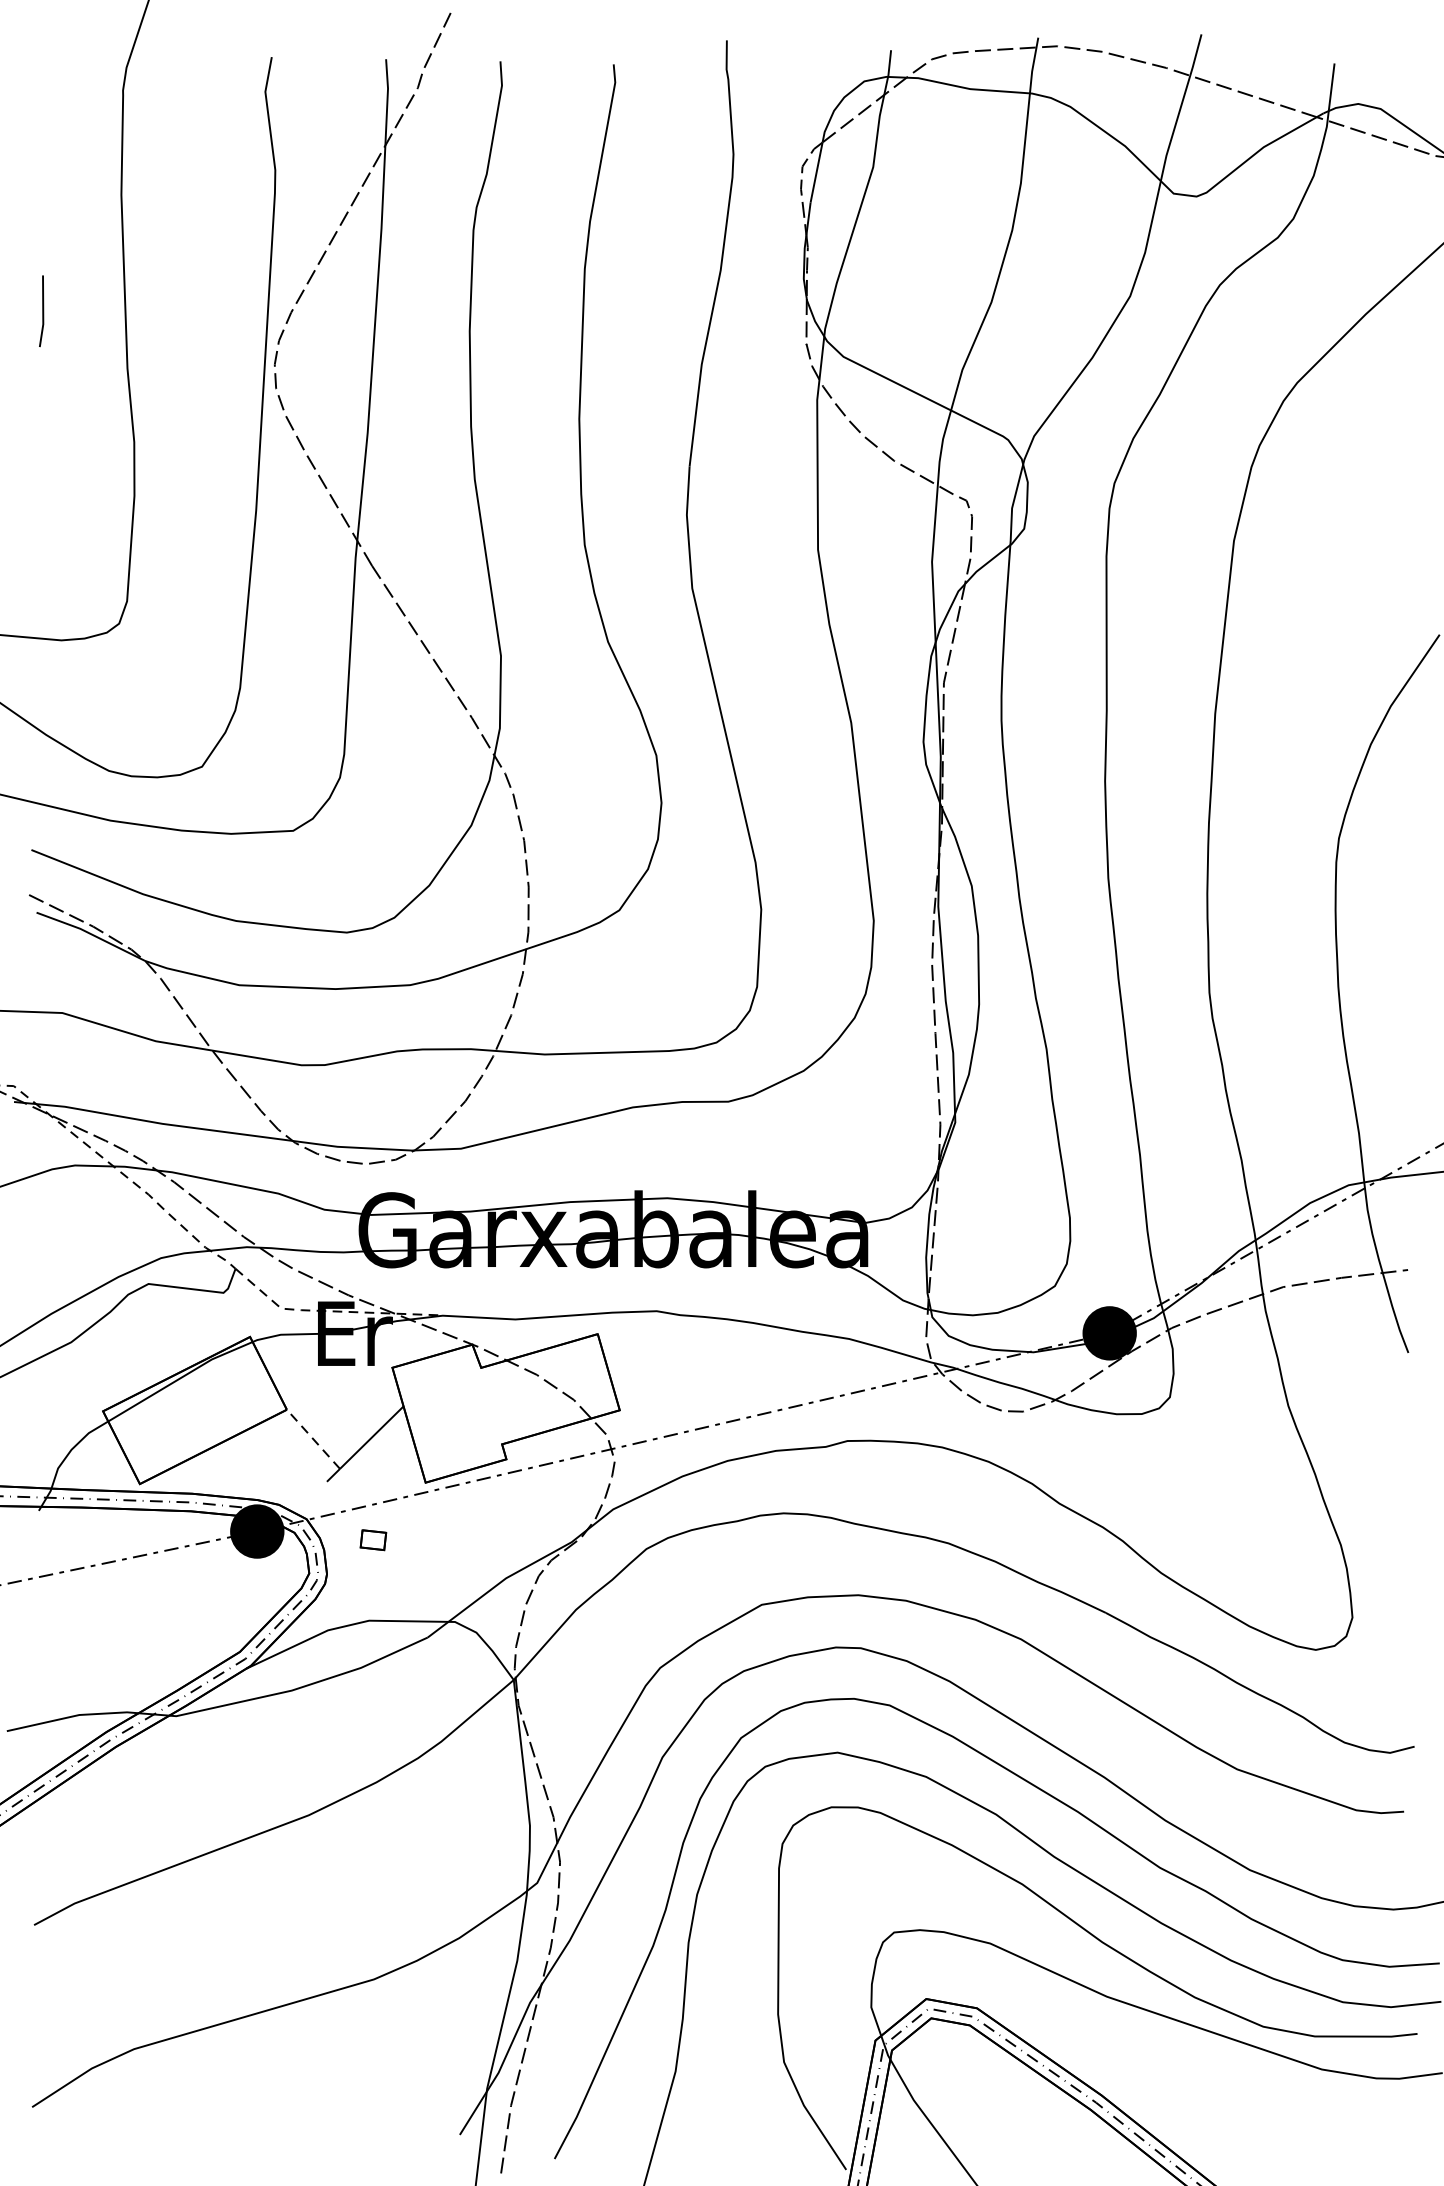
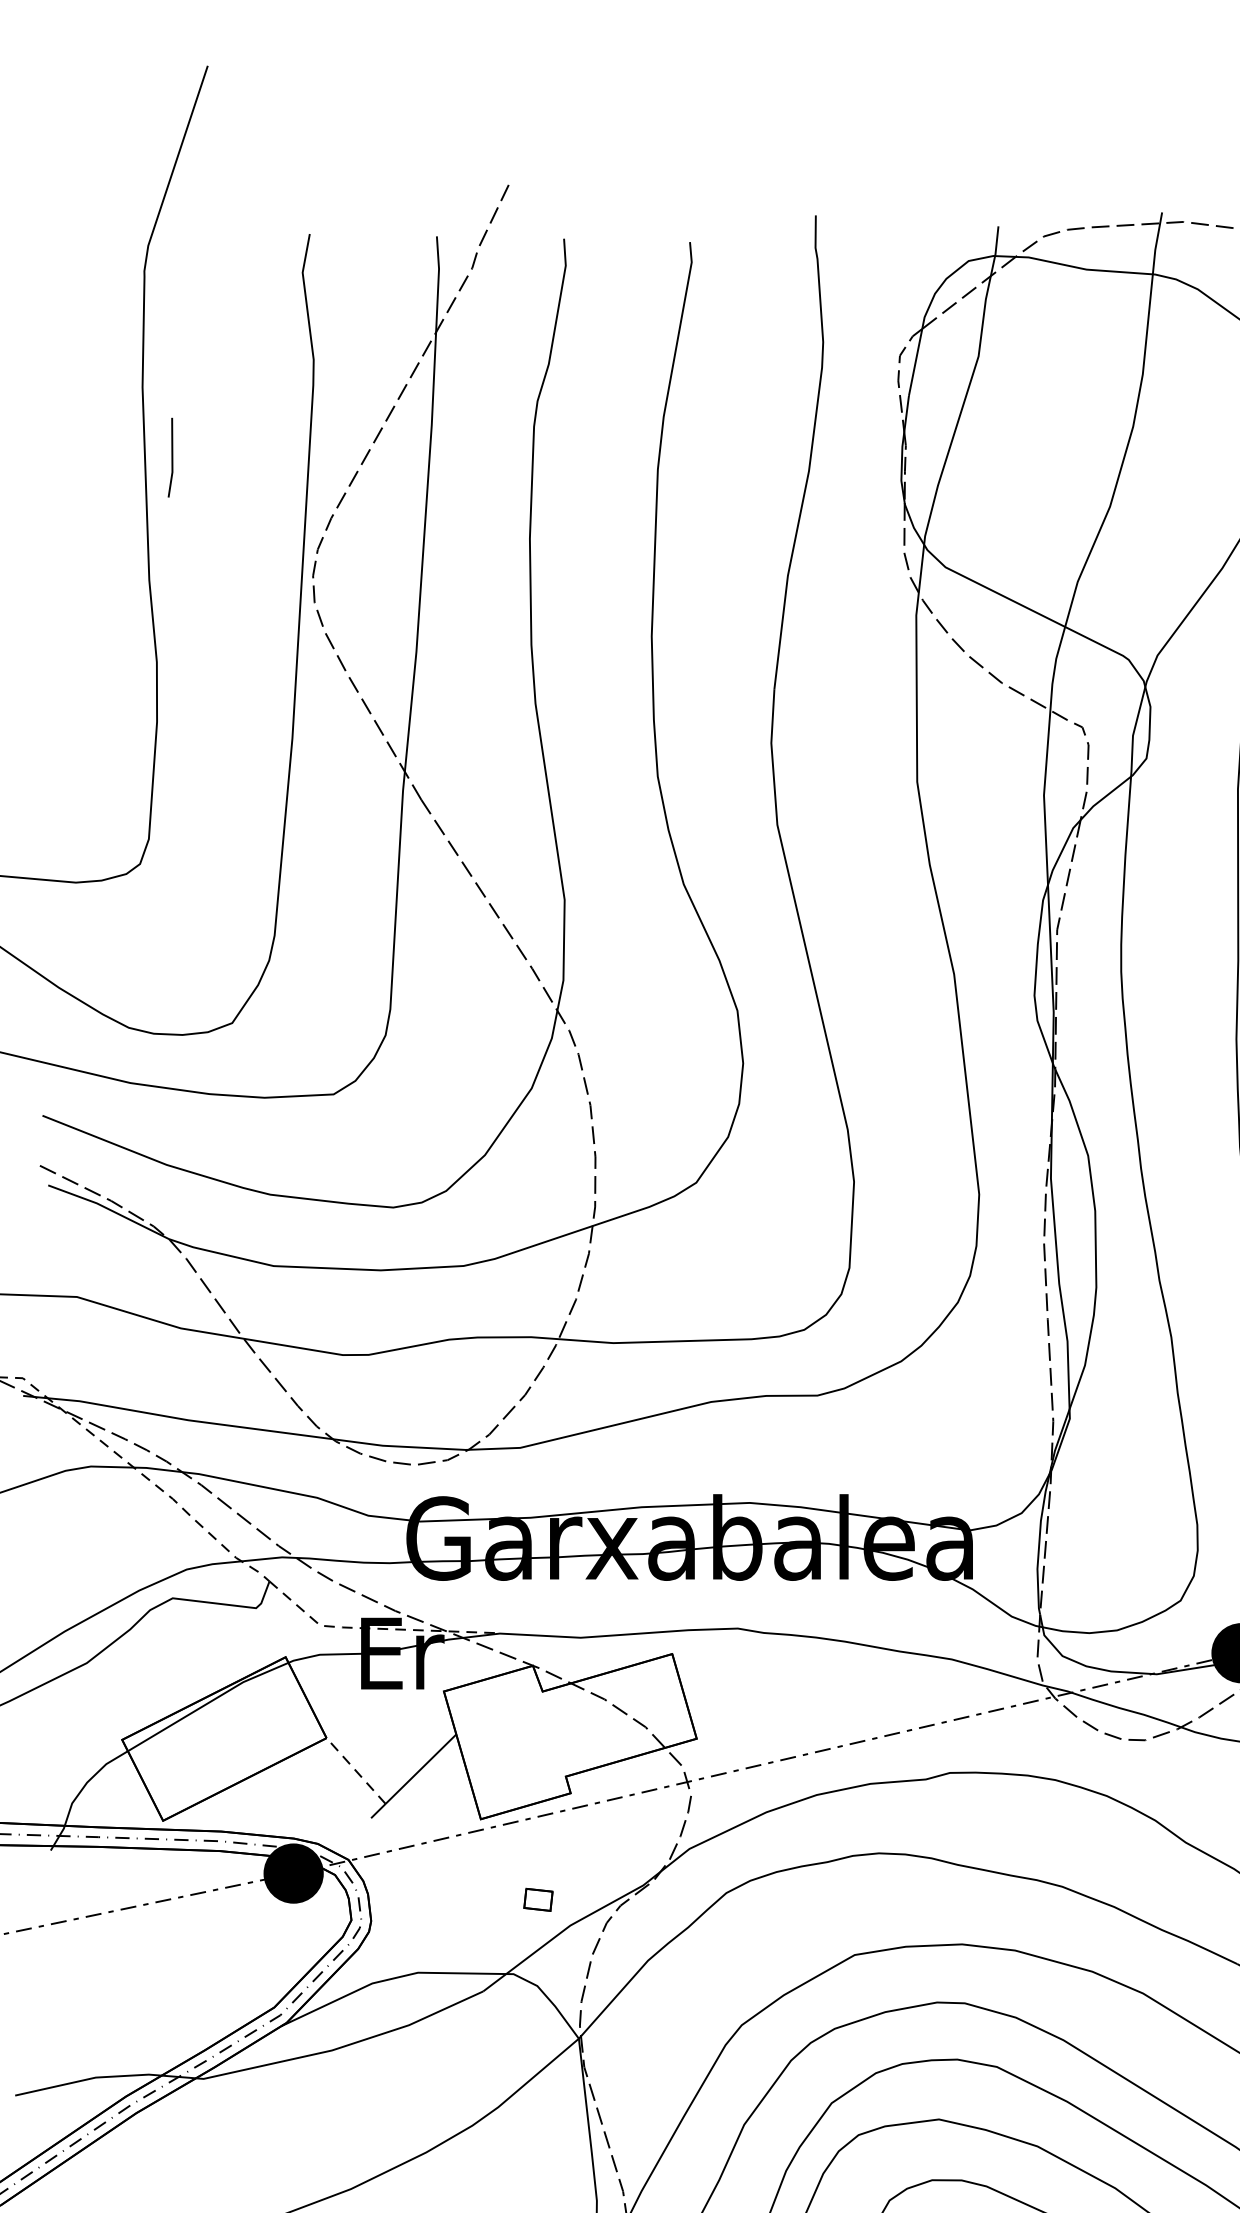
line: (42, 311) -> (171, 457), moved
part: (373, 1540) -> (538, 1900), moved

